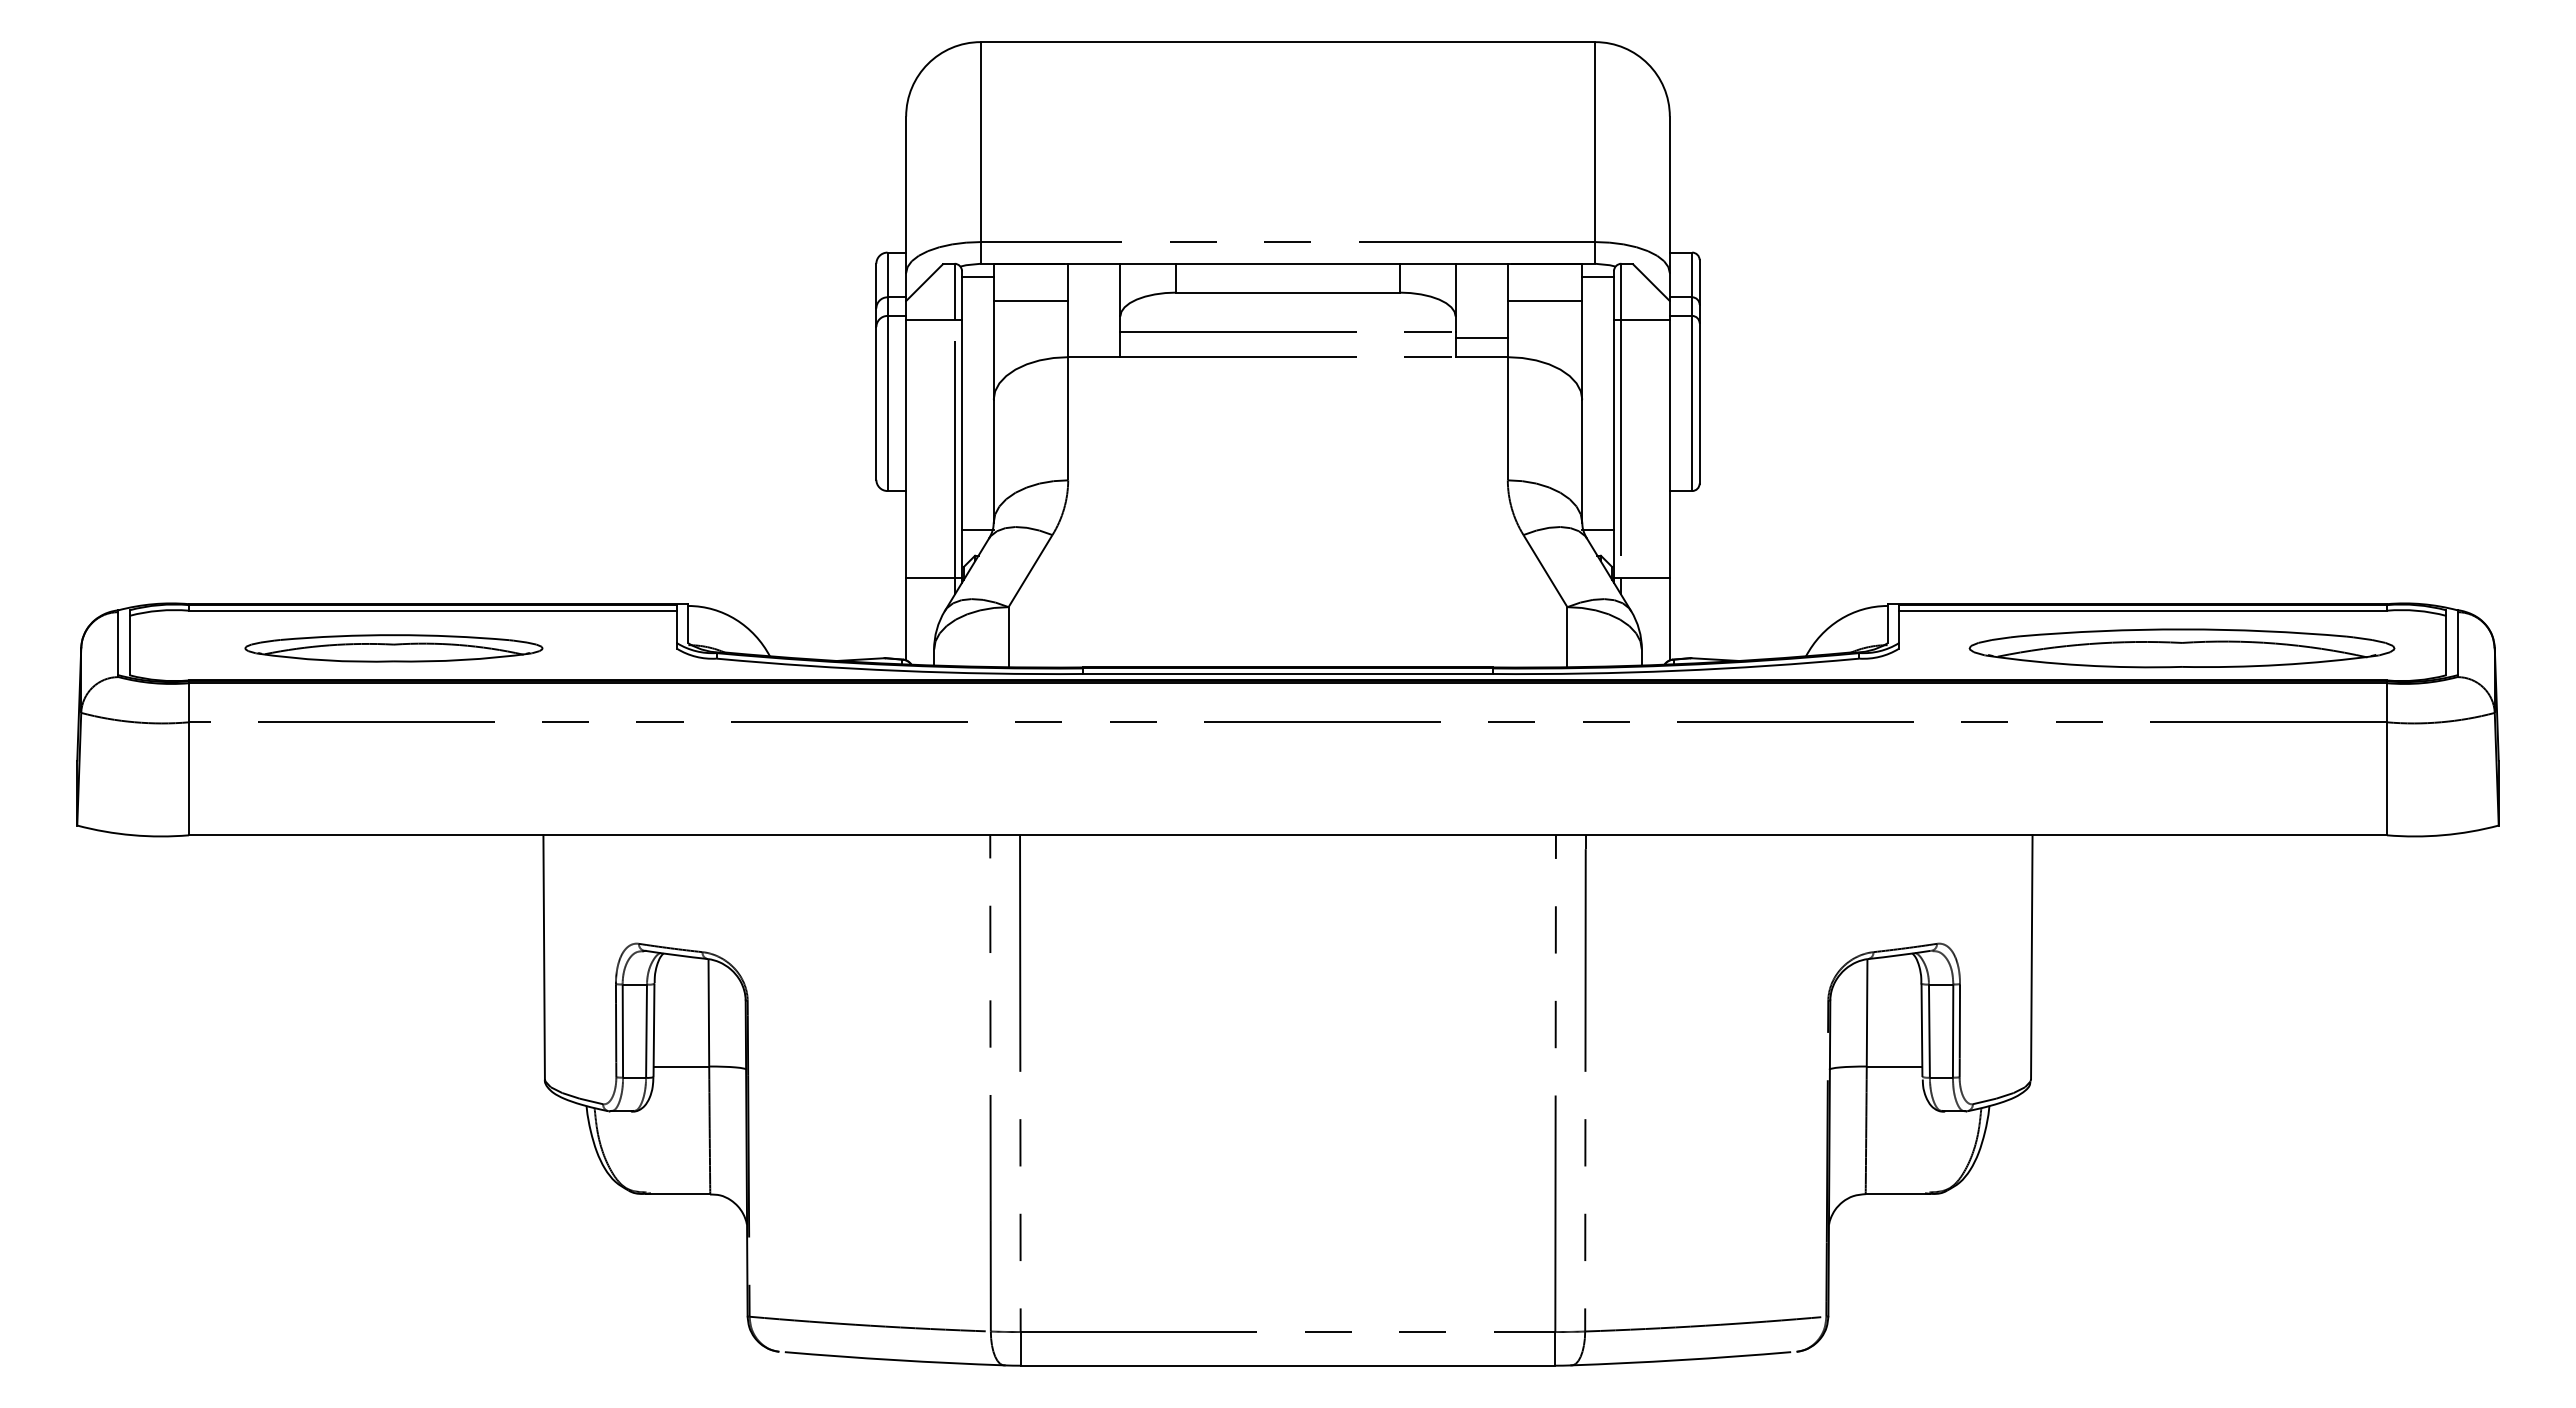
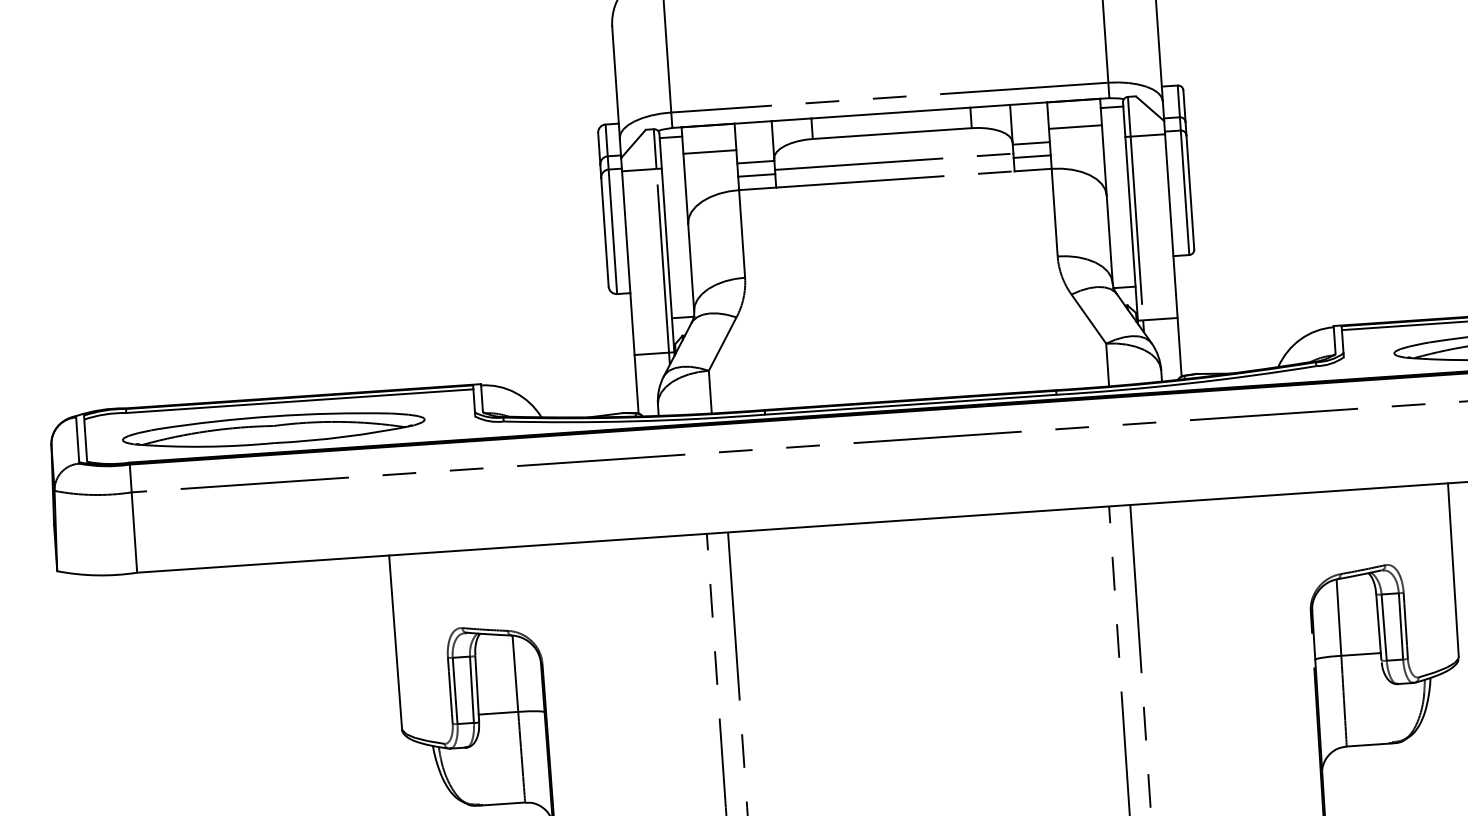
line: (1094, 319) -> (755, 162), added
line: (1481, 319) -> (1031, 143), added
line: (1094, 338) -> (756, 175), added
part: (393, 648) -> (273, 429), size x1.43

